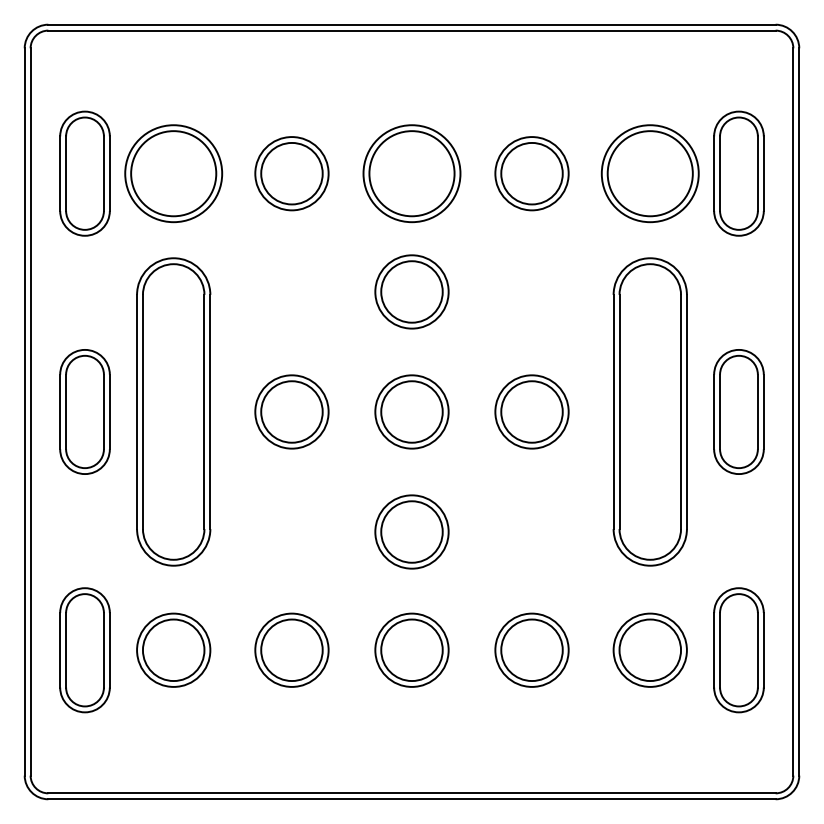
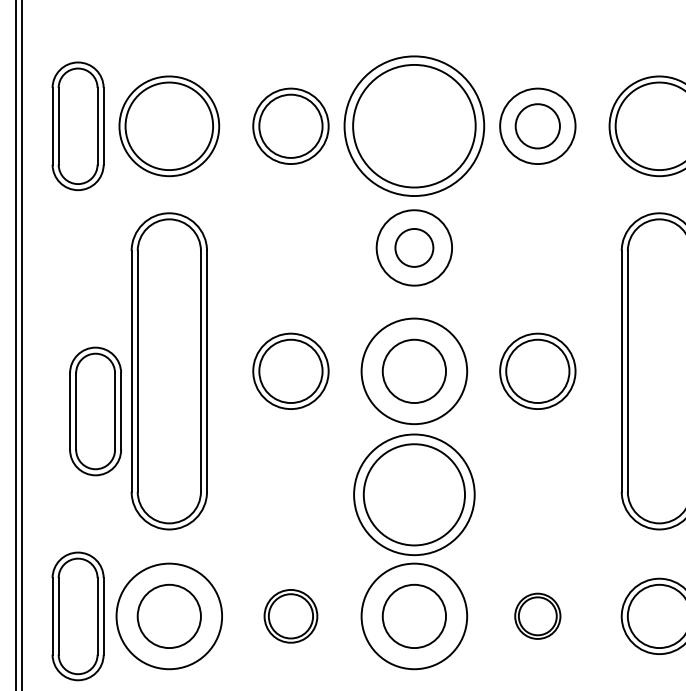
part: (411, 173) -> (413, 126), size x1.4
circle: (531, 173) -> (537, 126), size x0.7
circle: (411, 291) -> (413, 247), size x0.6
part: (84, 411) -> (95, 410), moved
circle: (411, 411) -> (413, 370), size x1.4
part: (411, 531) -> (413, 494), size x1.6
circle: (173, 649) -> (169, 615), size x1.4
part: (291, 649) -> (290, 615), size x0.7
circle: (411, 649) -> (413, 615), size x1.4
part: (531, 649) -> (537, 615), size x0.6

